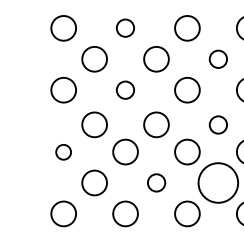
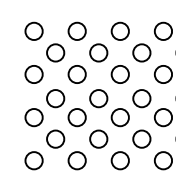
circle: (124, 27) -> (76, 30), size x1.43
circle: (217, 58) -> (141, 52), size x1.43
circle: (124, 90) -> (76, 74), size x1.43
circle: (217, 124) -> (141, 98), size x1.43
circle: (62, 151) -> (33, 117), size x1.67
circle: (156, 182) -> (98, 138), size x1.43
circle: (217, 182) -> (141, 138), size x0.62

